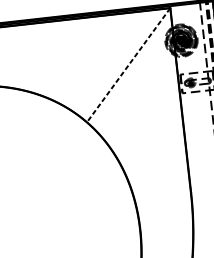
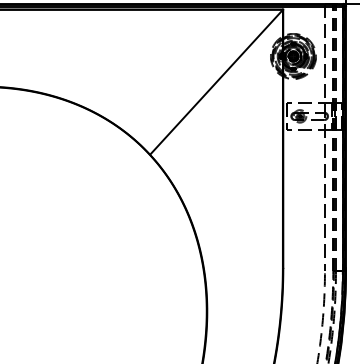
line: (128, 65) -> (216, 82), dashed -> solid

